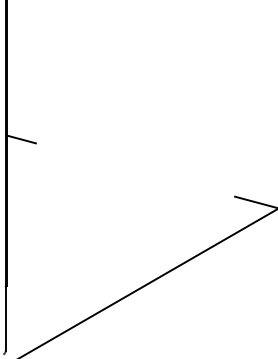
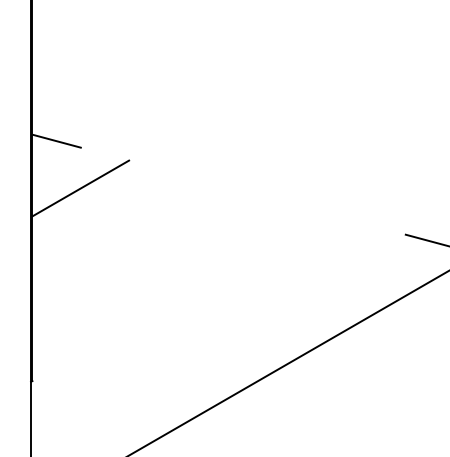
line: (35, 168) -> (79, 188), added

